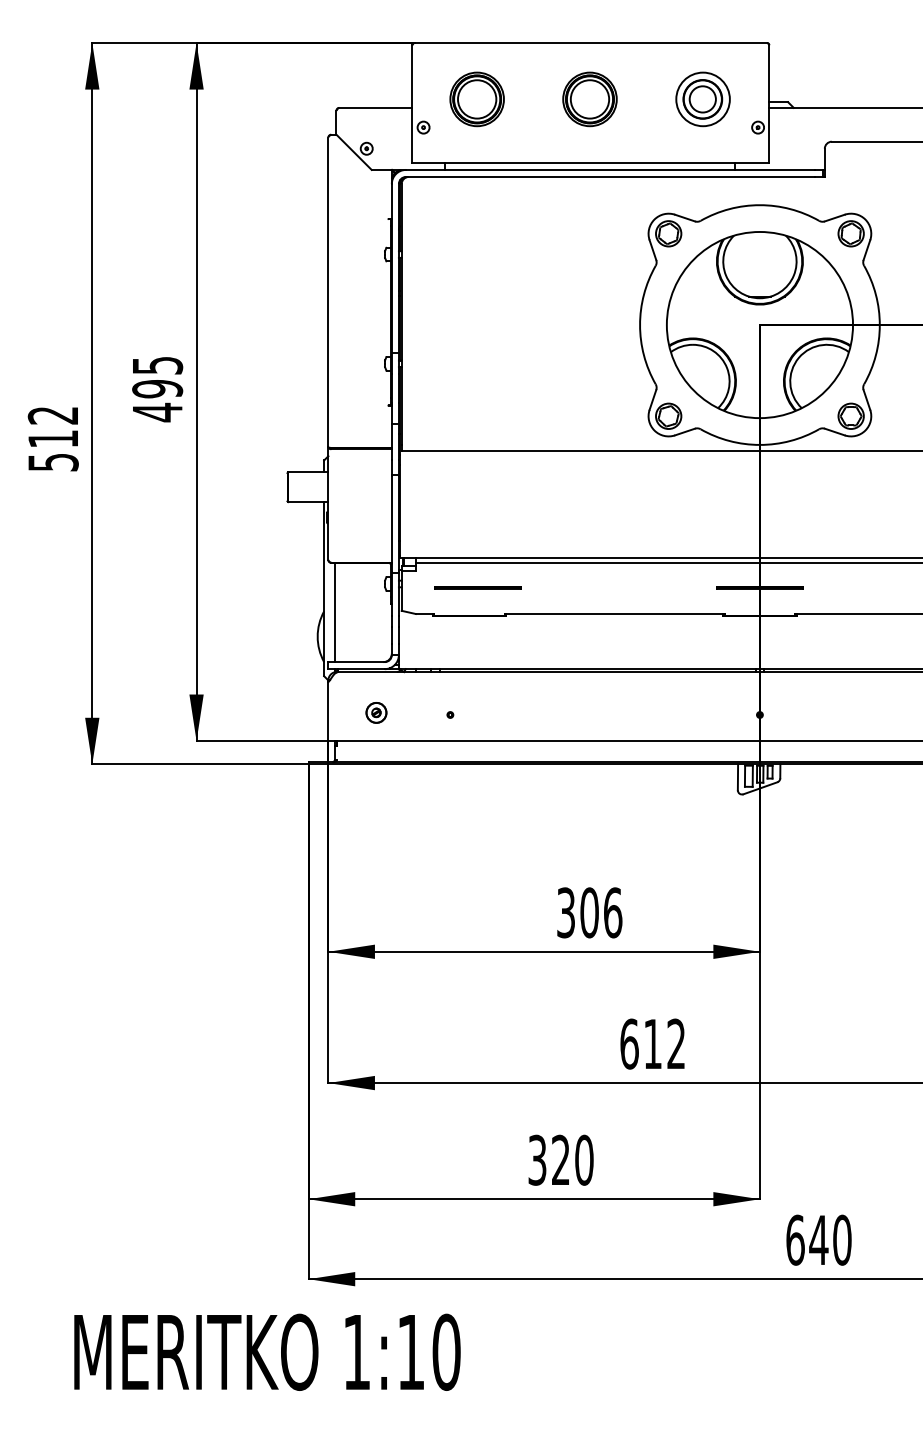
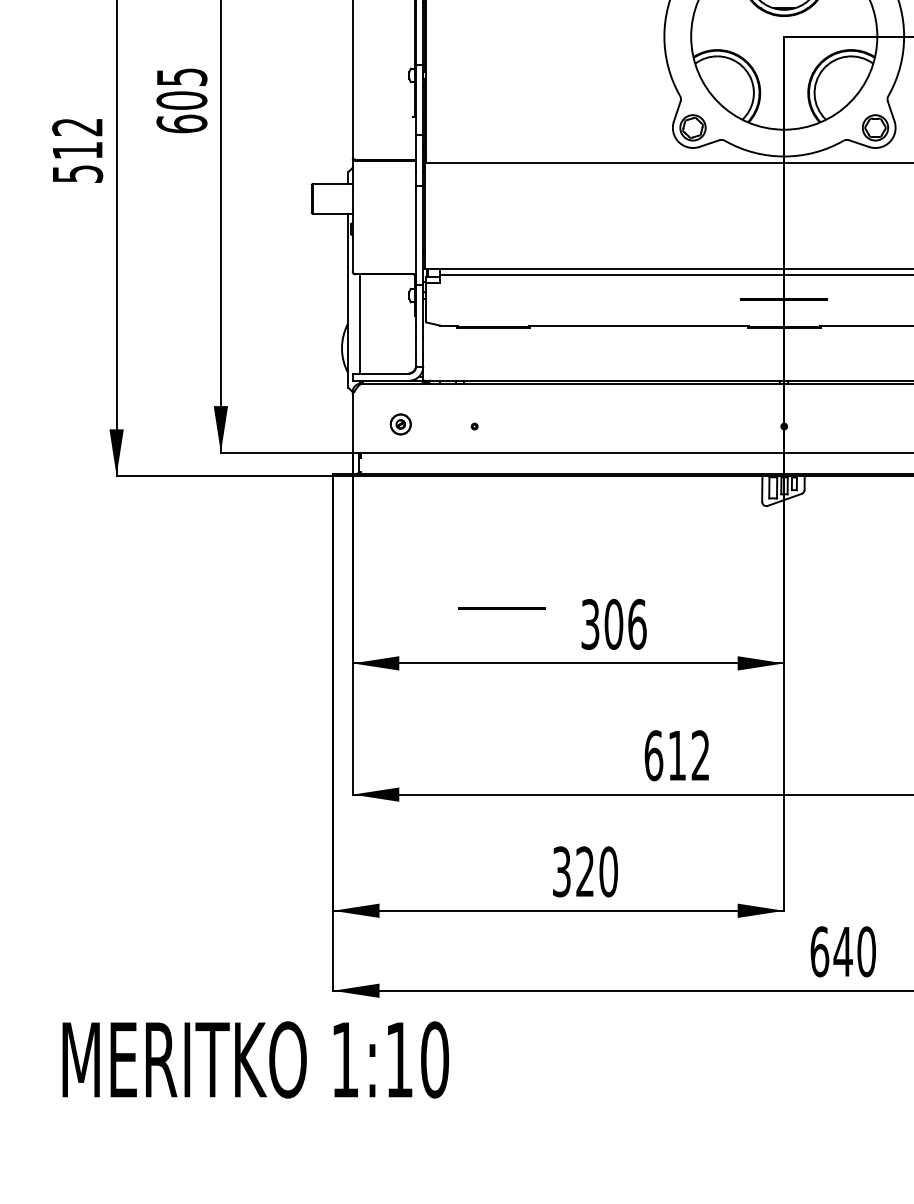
text: (157, 400) -> (181, 112), 495 -> 605
line: (477, 587) -> (501, 608), moved
text: (267, 1351) -> (255, 1059), moved

